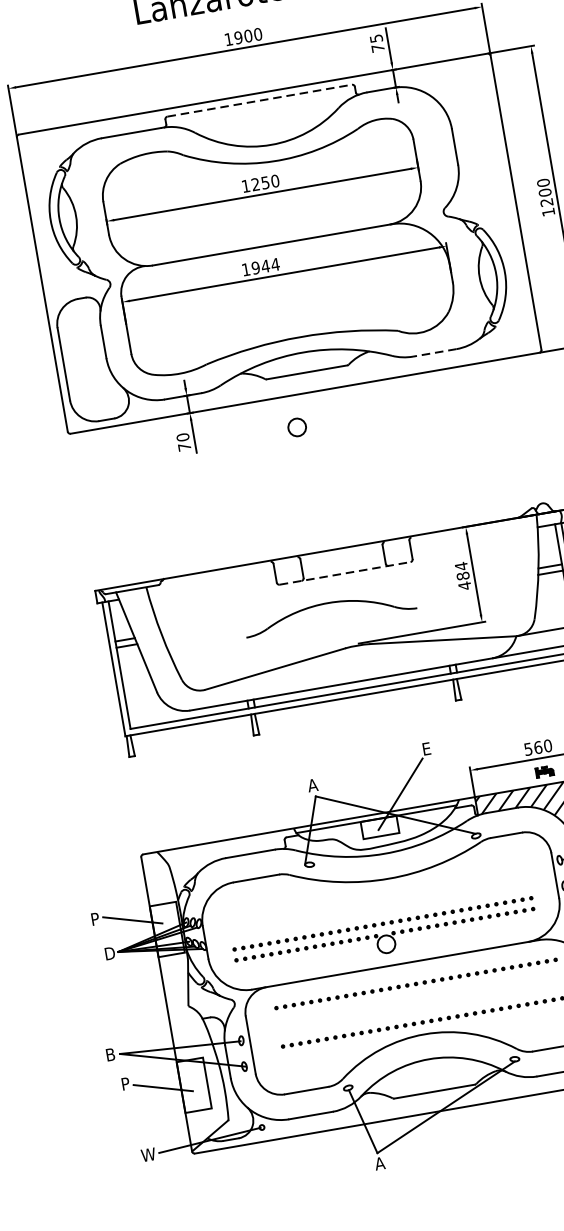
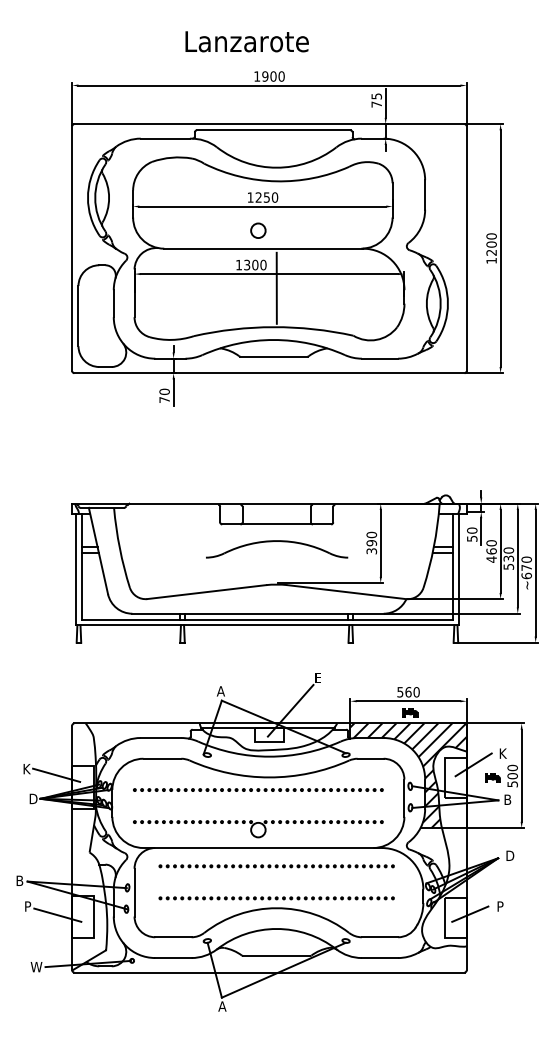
line: (259, 100) -> (273, 130), dashed -> solid
text: (265, 265) -> (255, 264), 1944 -> 1300
line: (295, 288) -> (276, 287), added
line: (434, 352) -> (379, 358), dashed -> solid
circle: (297, 427) -> (258, 230), moved
line: (346, 573) -> (277, 524), dashed -> solid
text: (462, 575) -> (371, 542), 484 -> 390
part: (329, 603) -> (277, 541), moved
text: (96, 919) -> (27, 769), P -> K
part: (383, 923) -> (258, 789), moved

